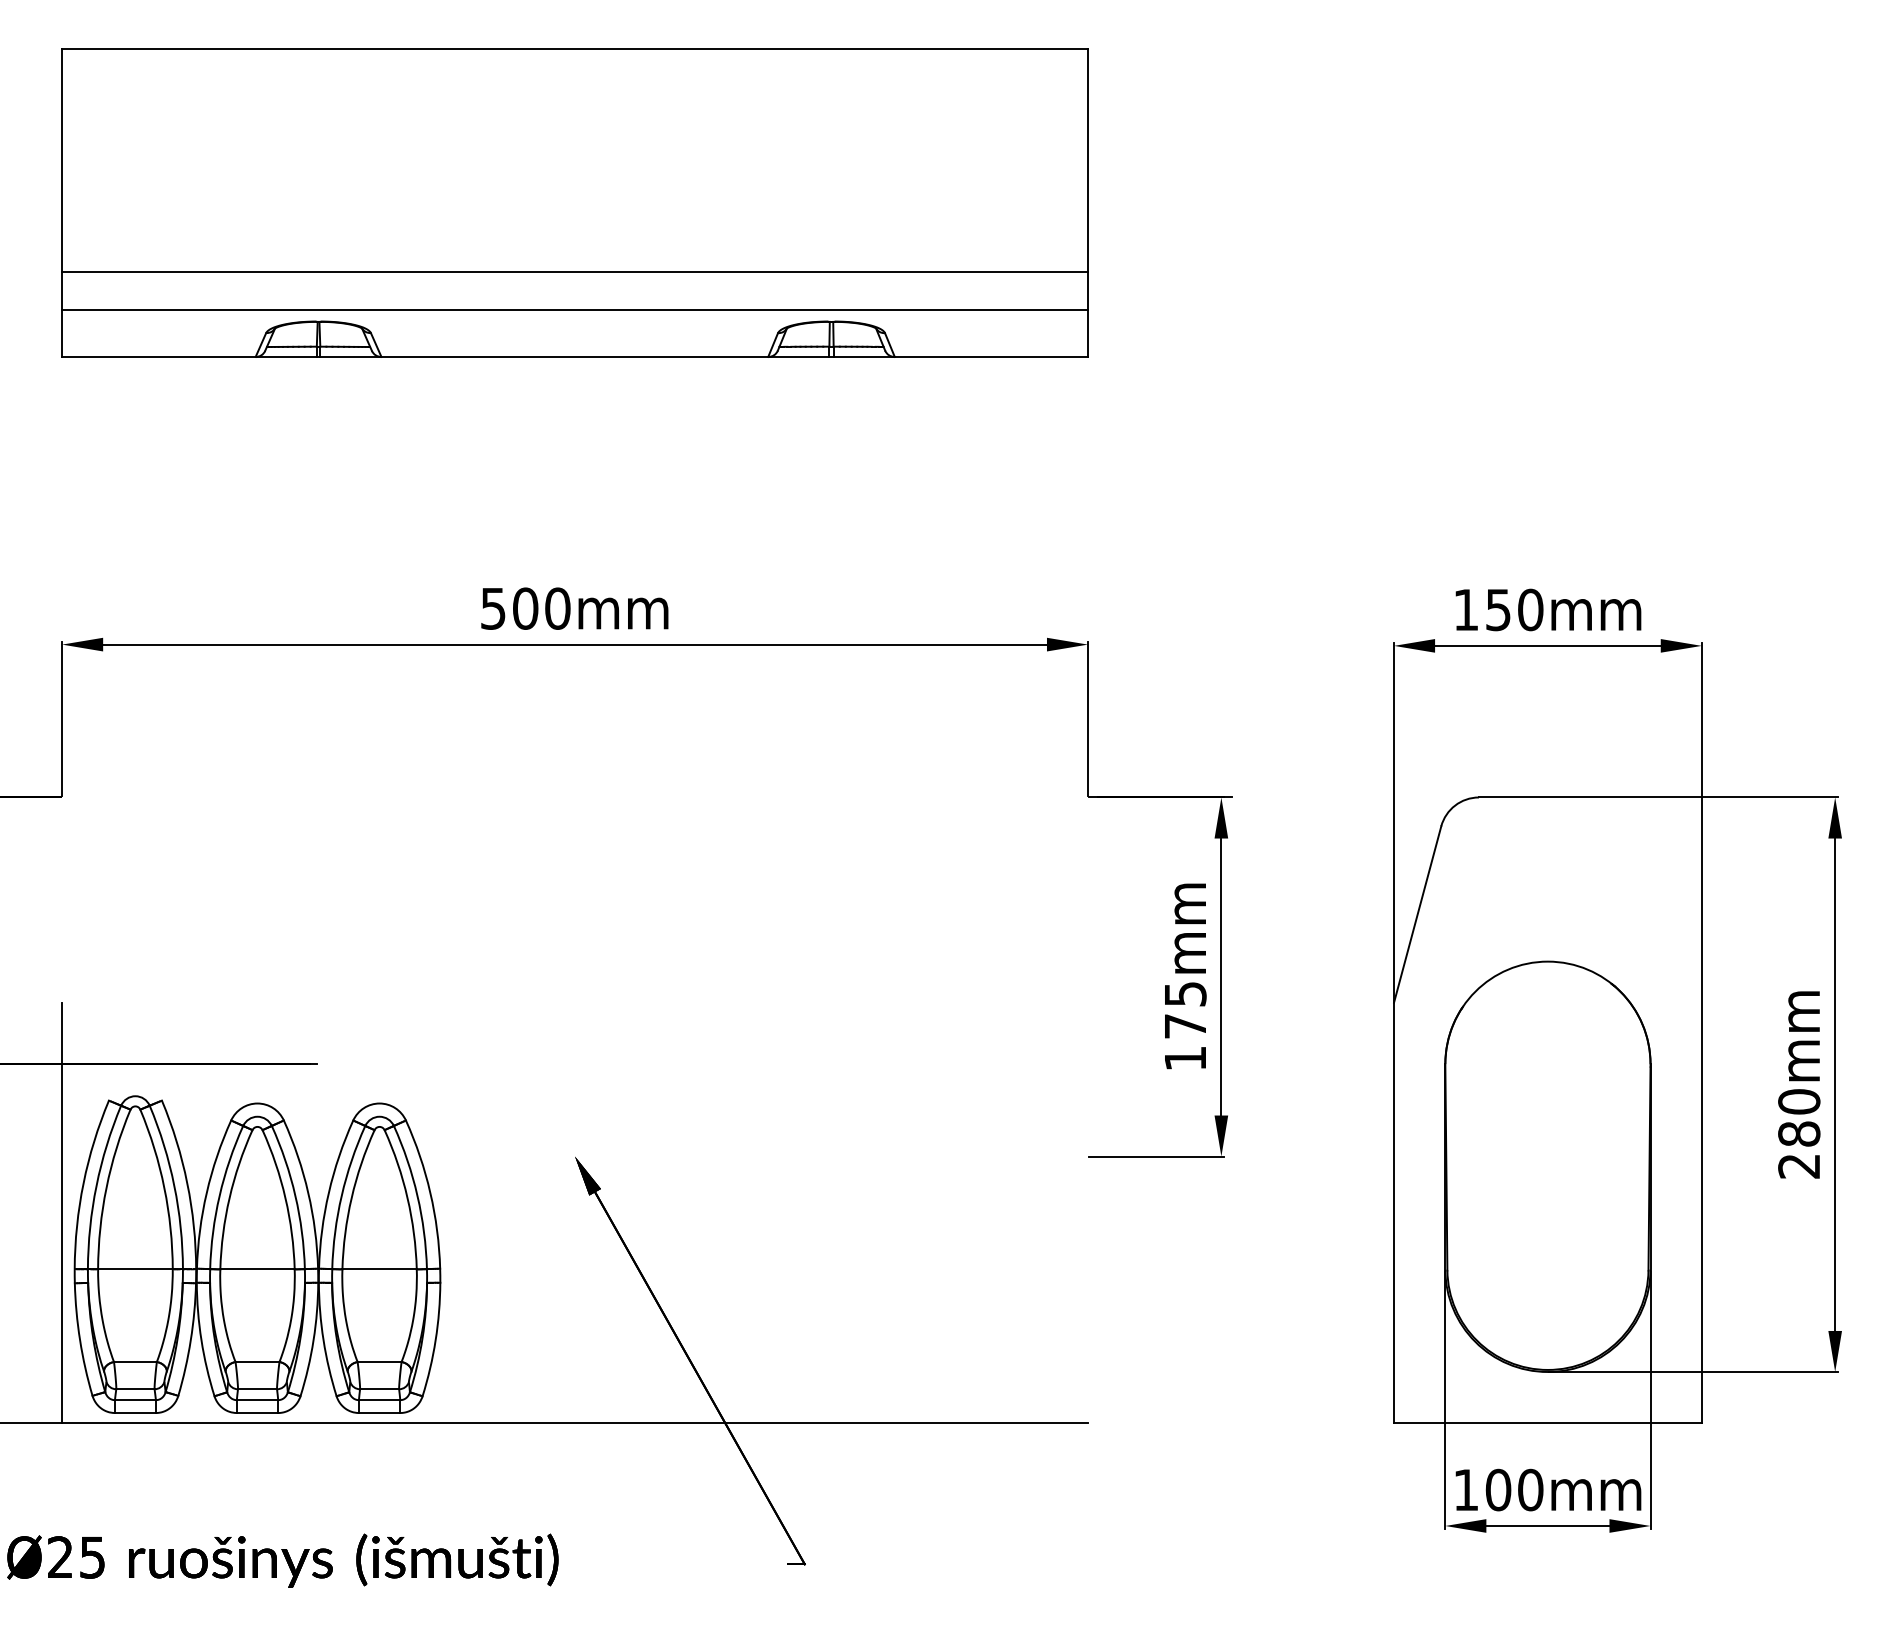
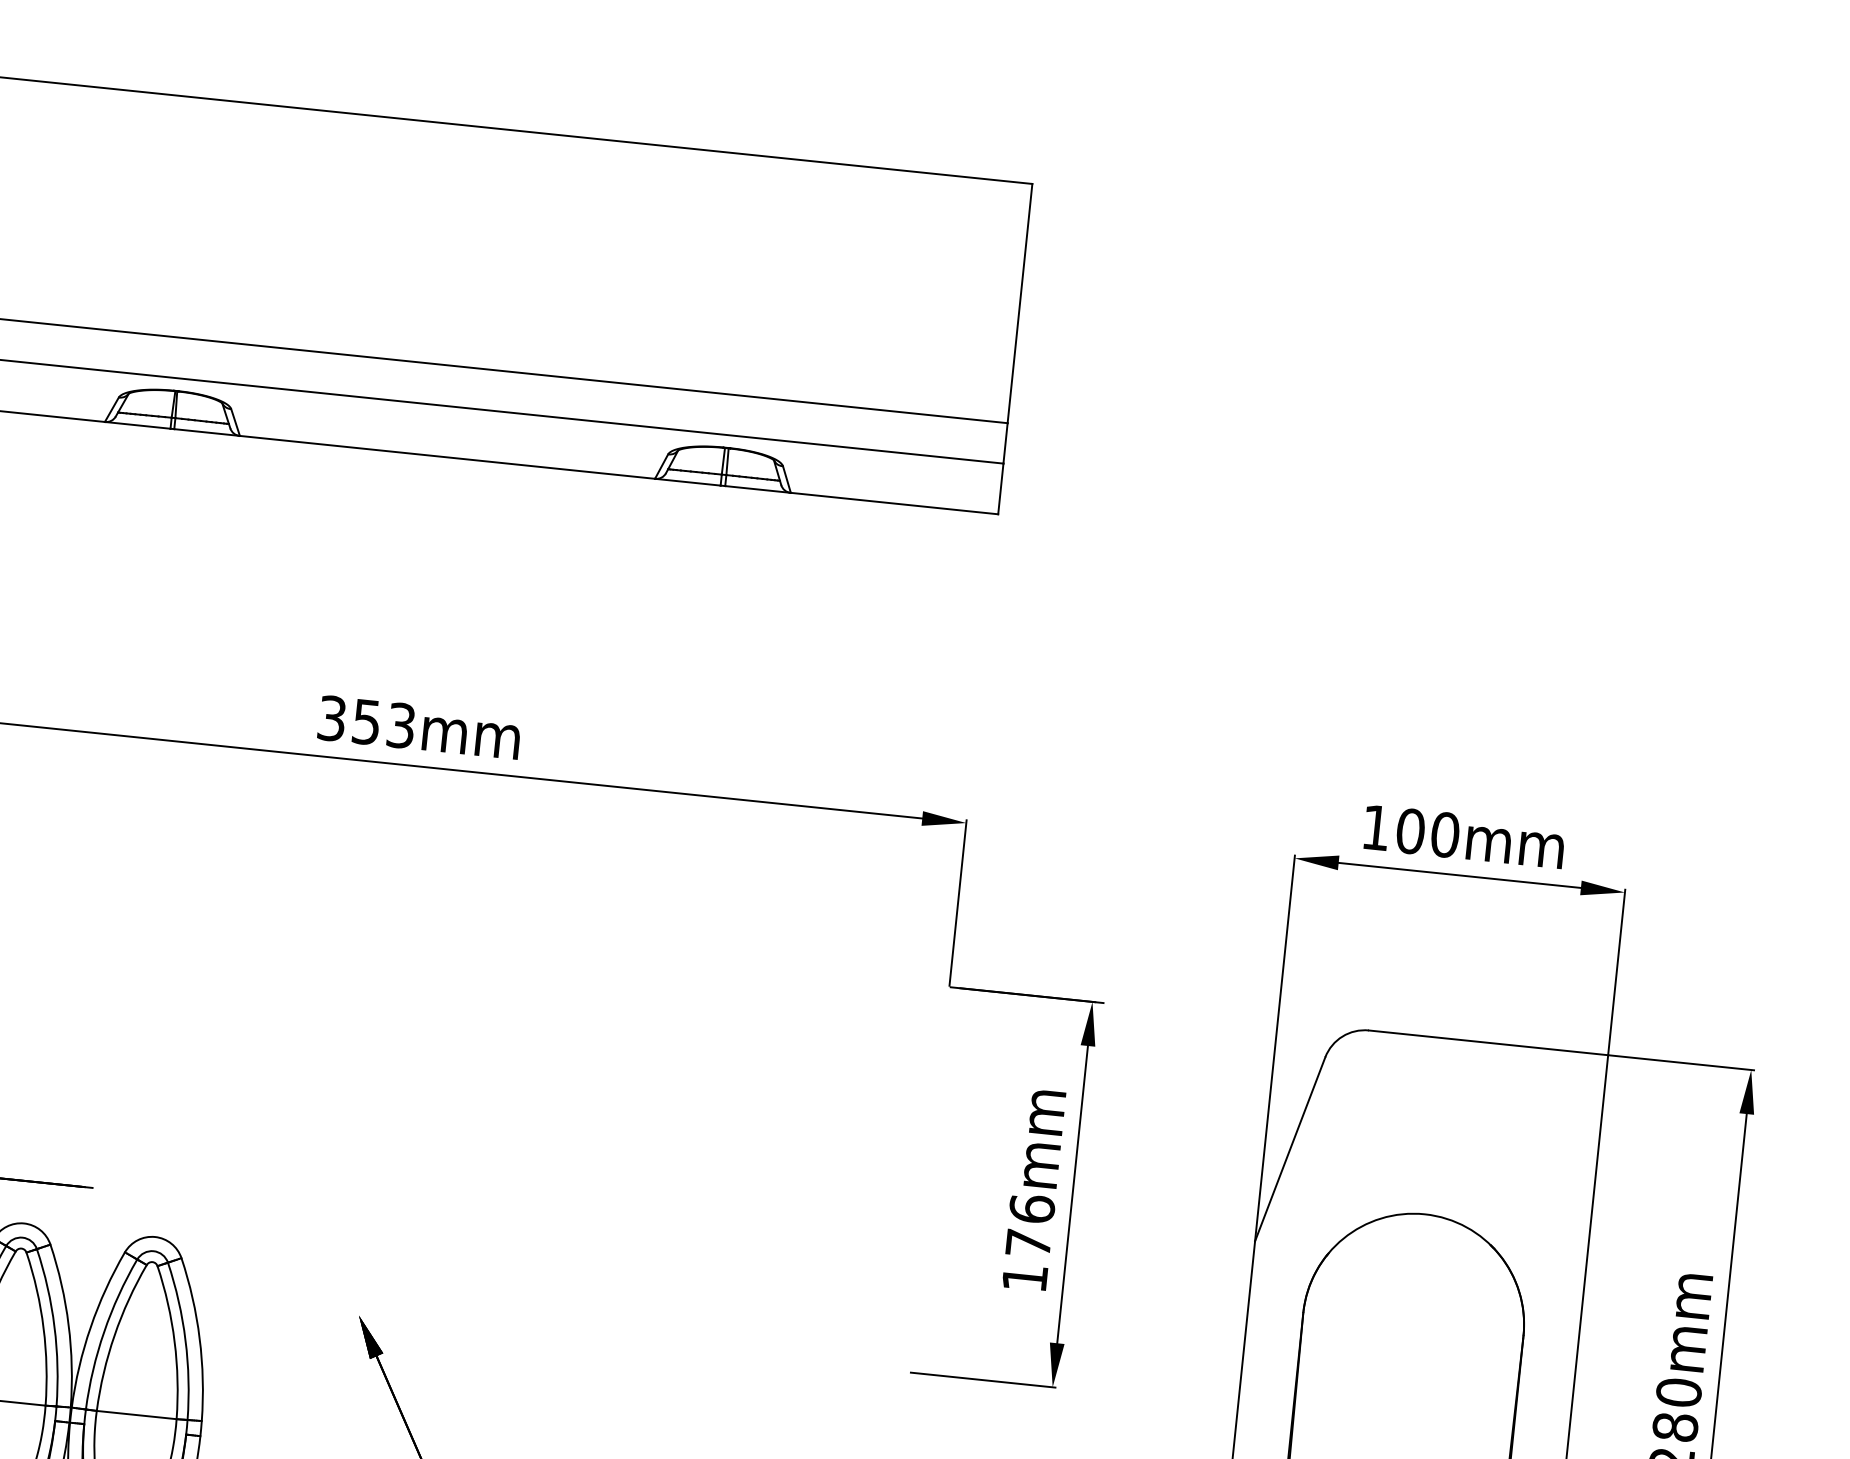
text: (525, 608) -> (366, 721), 500mm -> 353mm
text: (1498, 609) -> (1410, 830), 150mm -> 100mm
text: (1185, 993) -> (1032, 1208), 175mm -> 176mm

